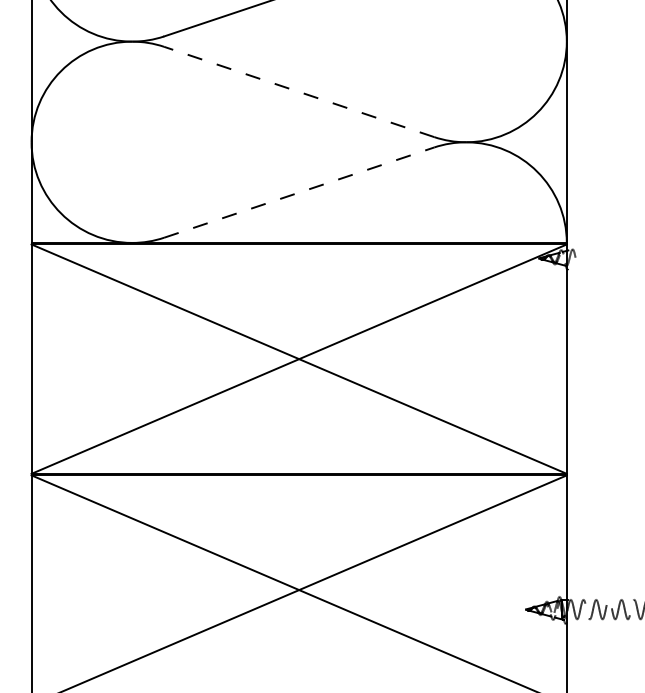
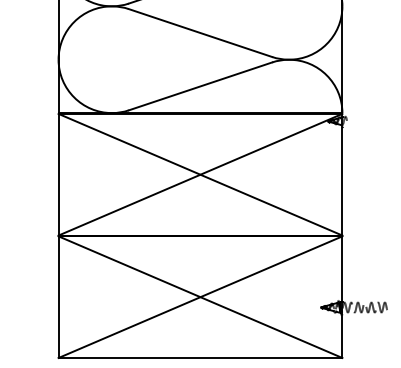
line: (299, 92) -> (200, 33), dashed -> solid
line: (299, 192) -> (200, 86), dashed -> solid

